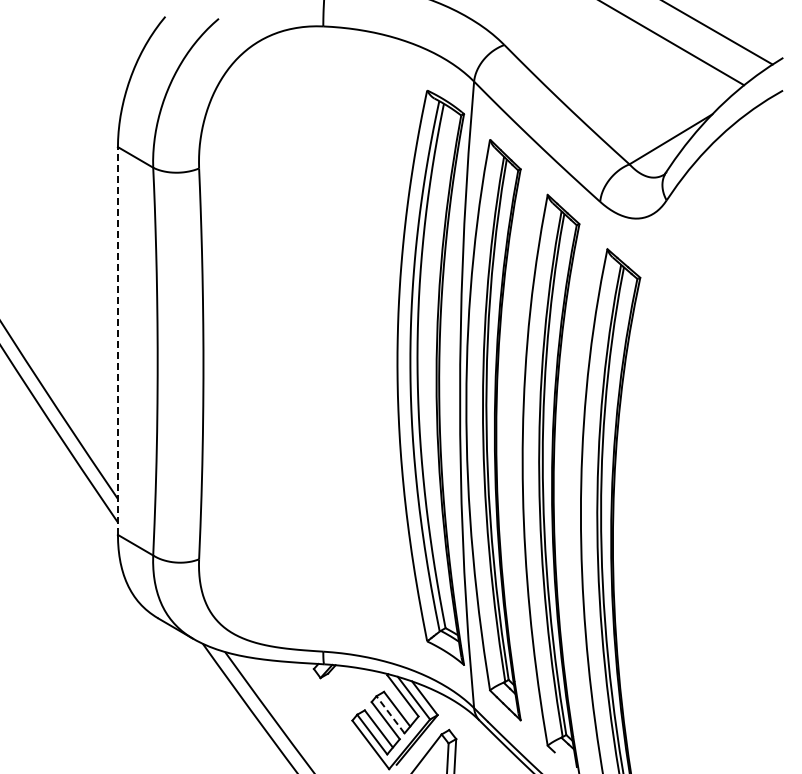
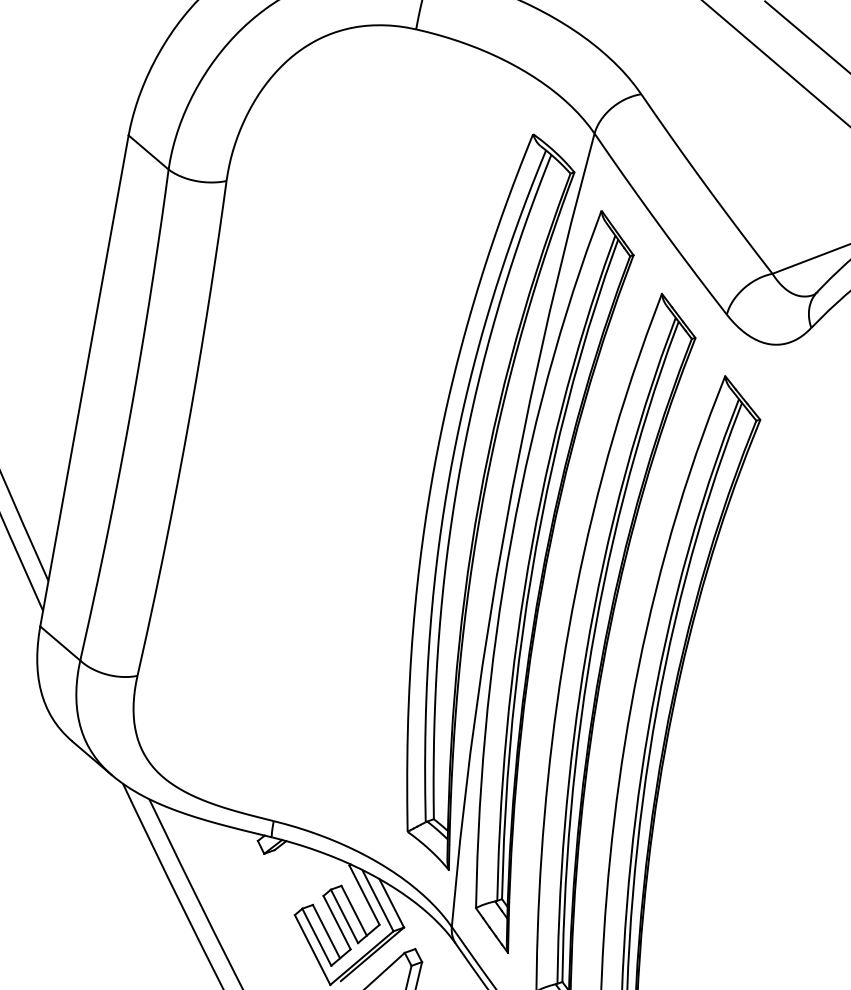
line: (117, 341) -> (83, 381), dashed -> solid
line: (390, 714) -> (344, 915), dashed -> solid

